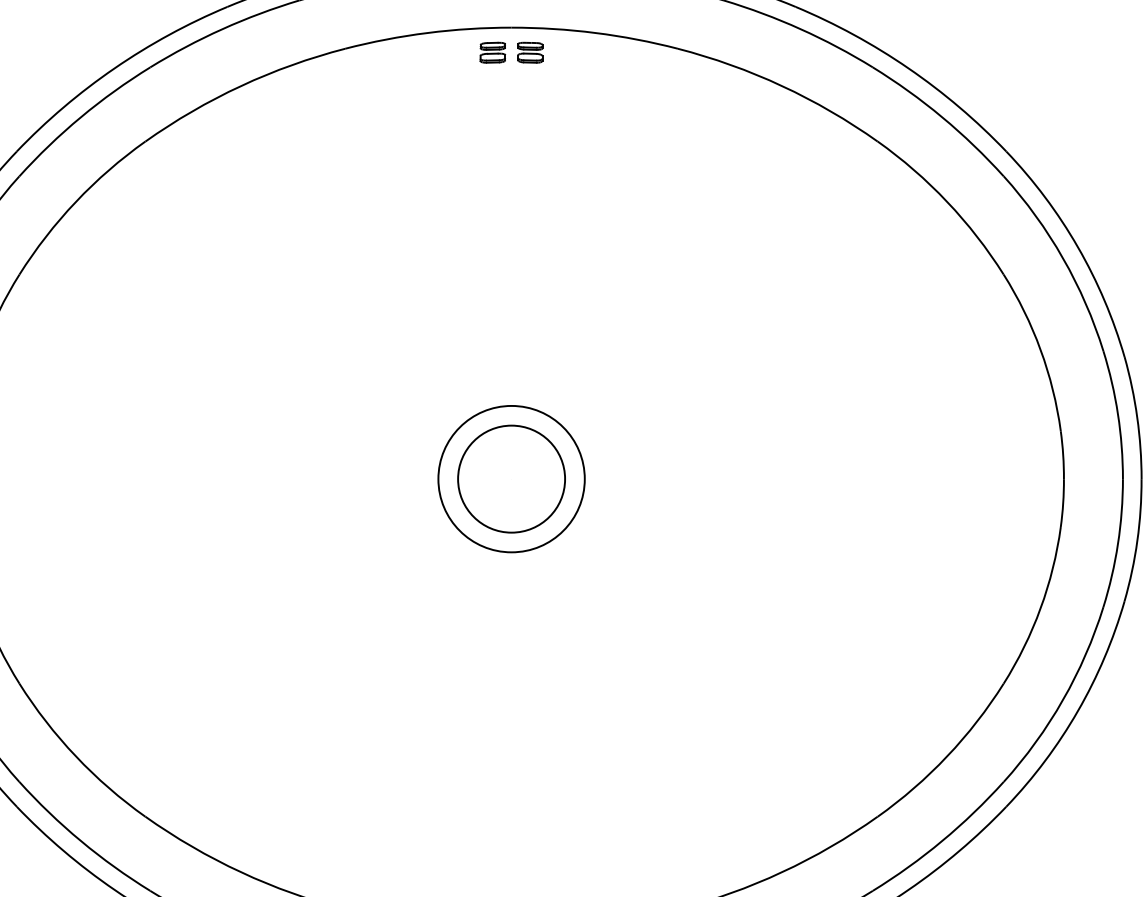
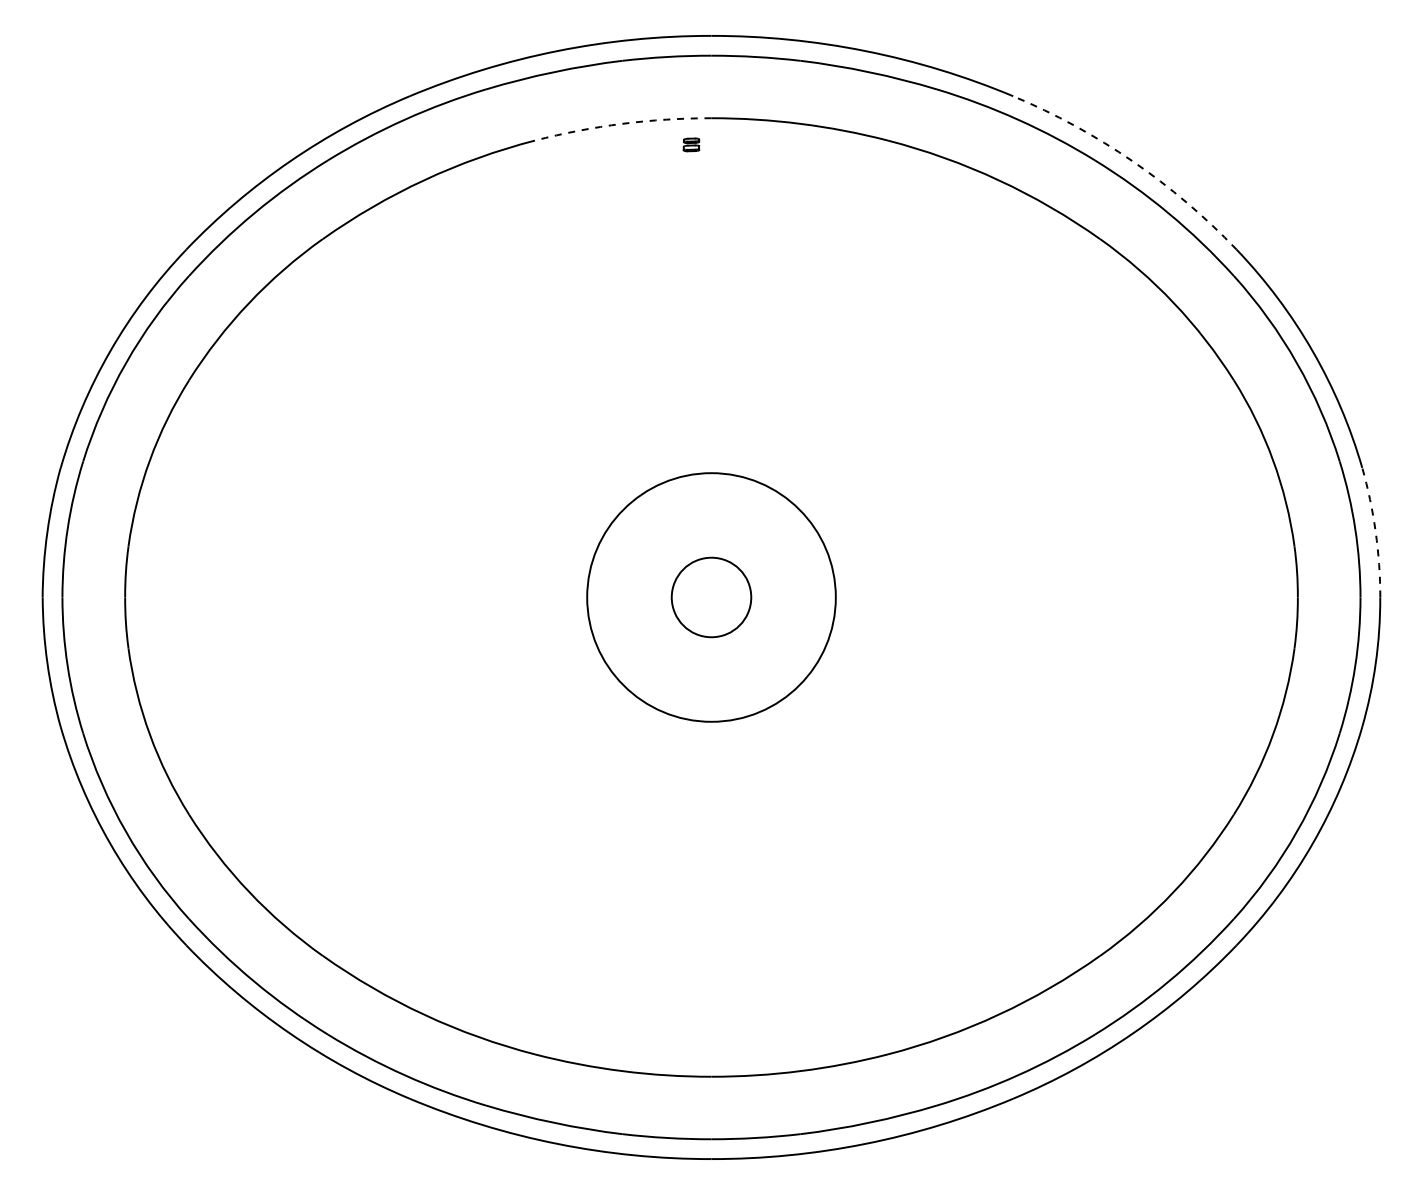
arc: (427, 32) -> (622, 123), solid -> dashed
part: (492, 52) -> (691, 144), size x0.6
part: (530, 52) -> (731, 144), removed
arc: (908, 68) -> (1132, 161), solid -> dashed
arc: (1137, 417) -> (1375, 532), solid -> dashed
circle: (511, 479) -> (711, 597), size x0.7
circle: (511, 479) -> (711, 597), size x1.6

